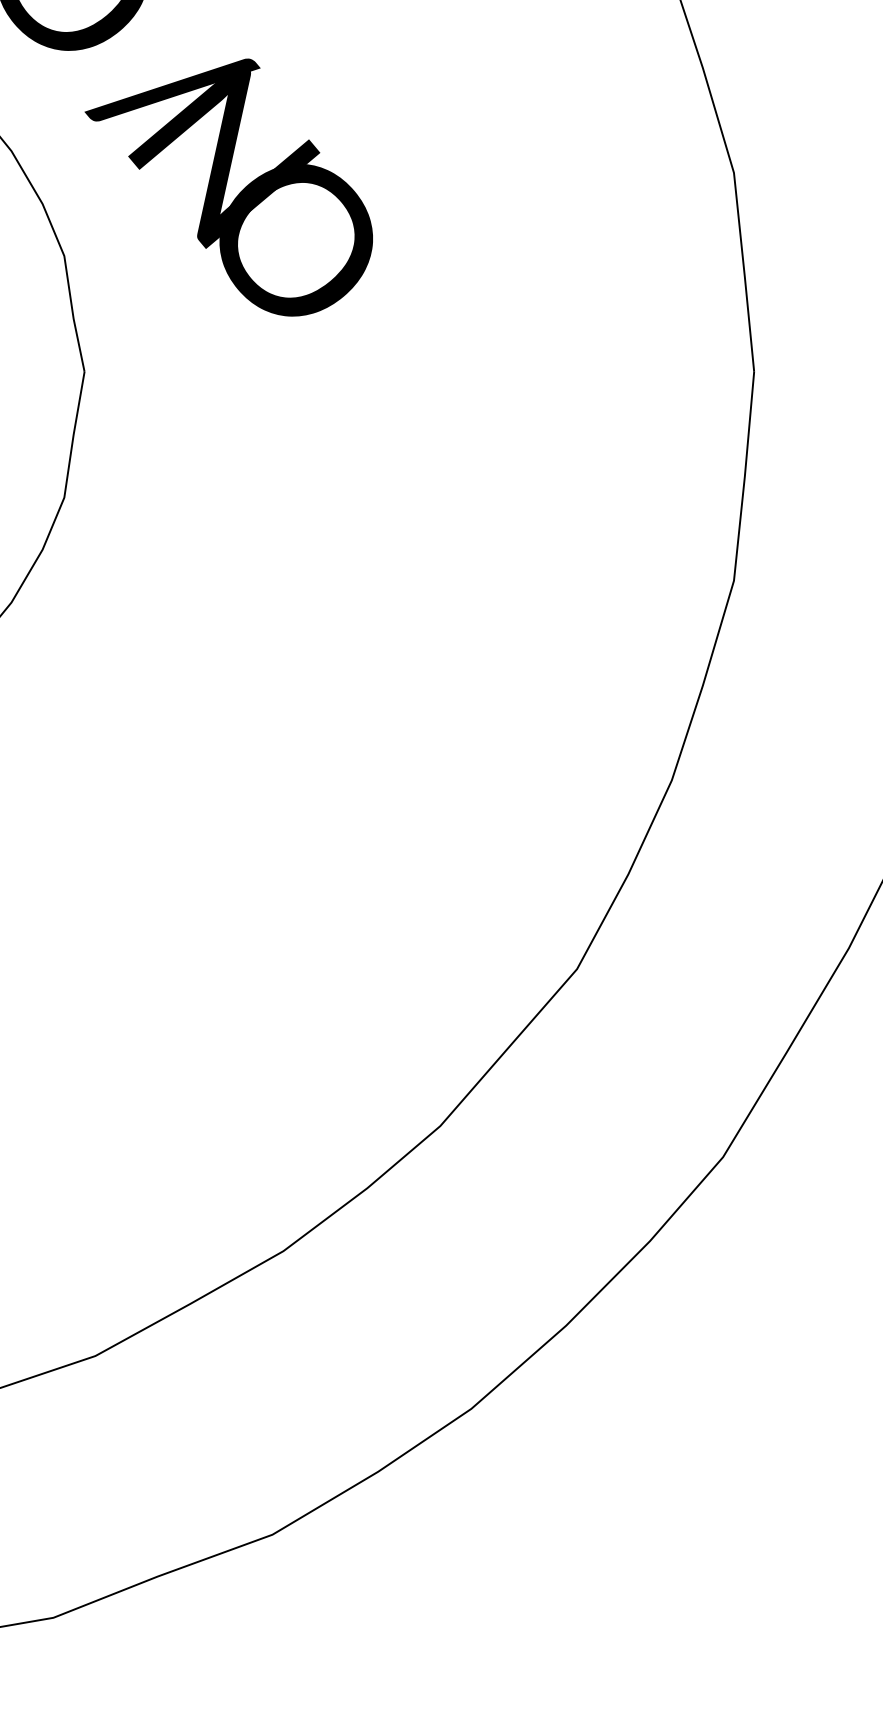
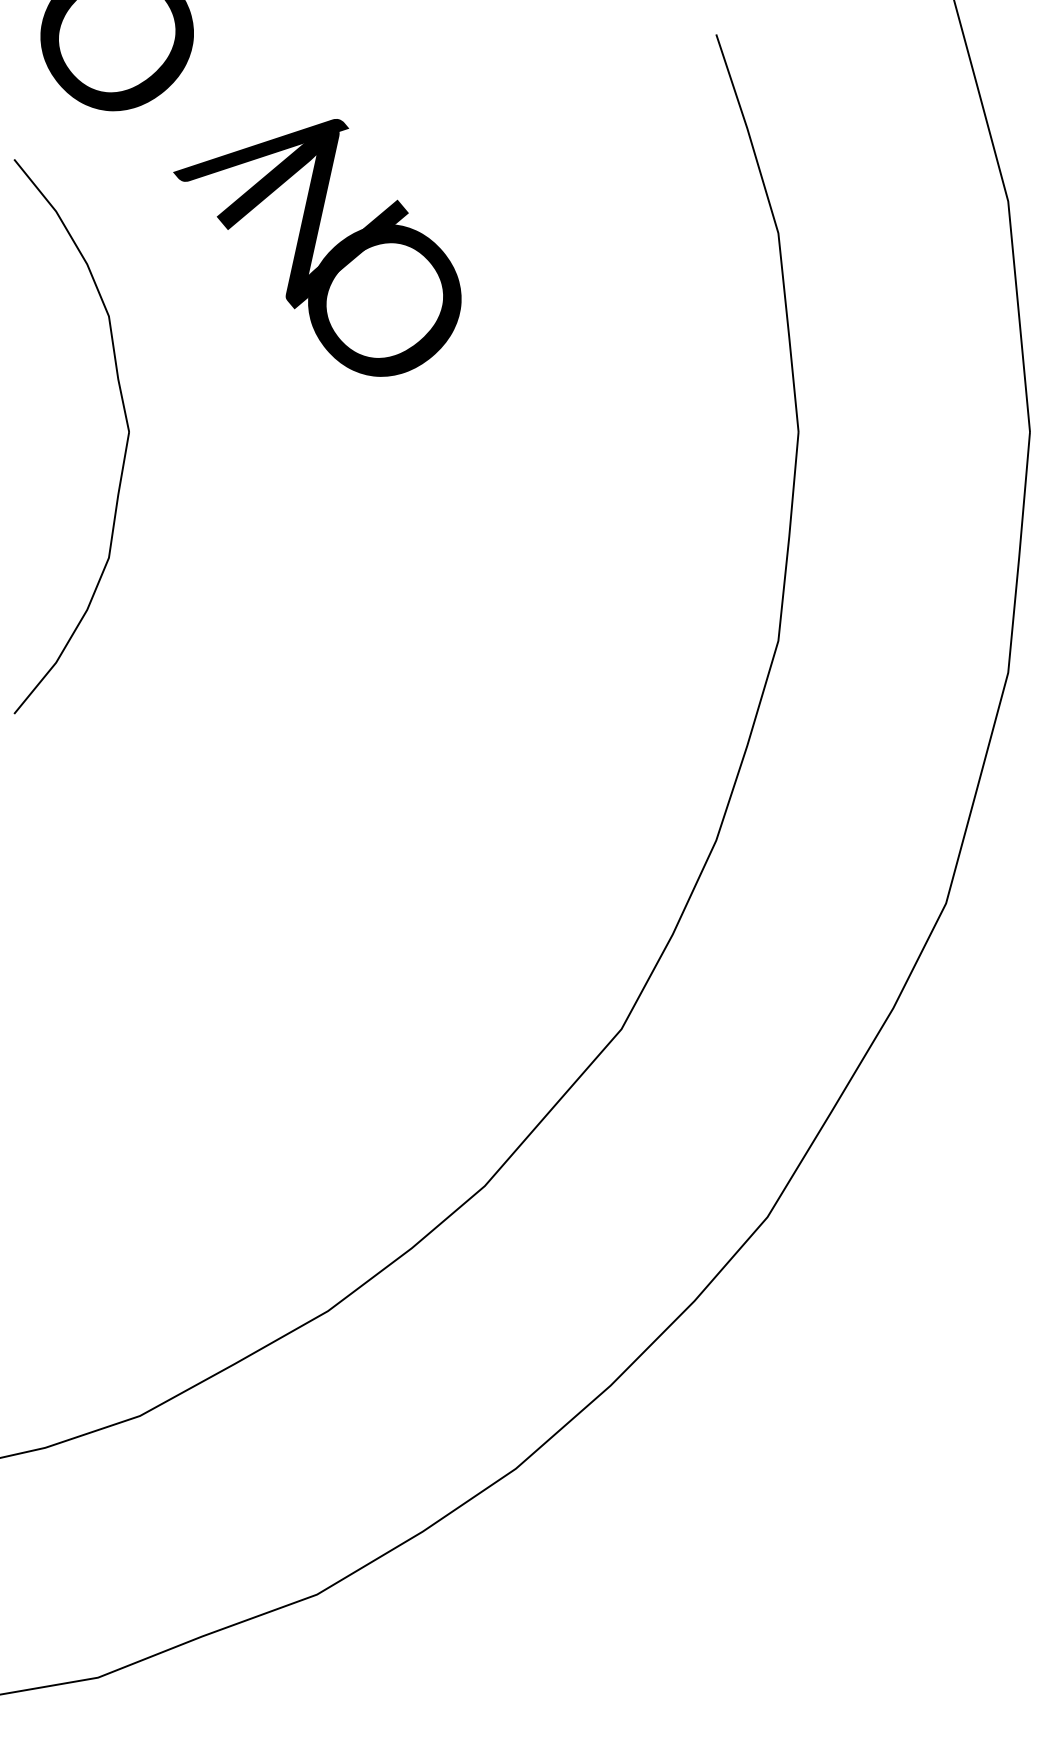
text: (228, 187) -> (317, 247), moved

